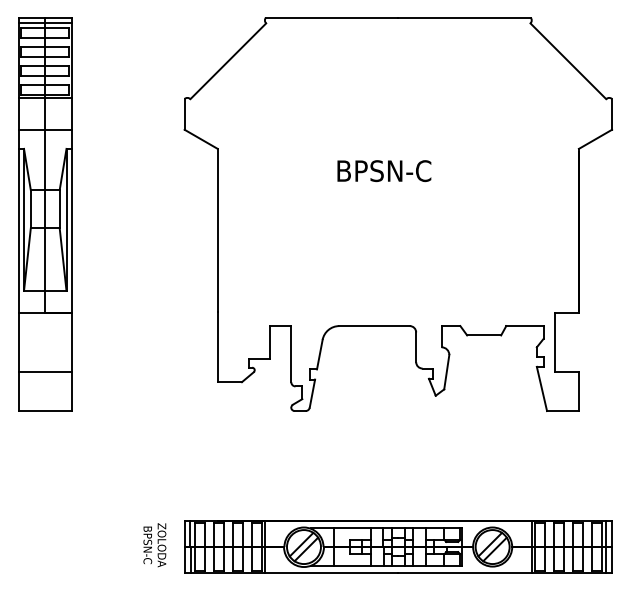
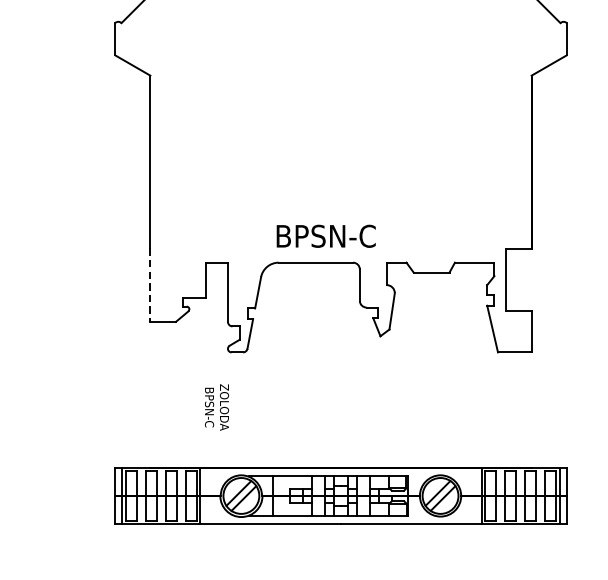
text: (384, 171) -> (326, 236), moved
line: (217, 347) -> (150, 285), solid -> dashed
text: (154, 545) -> (216, 407), moved

